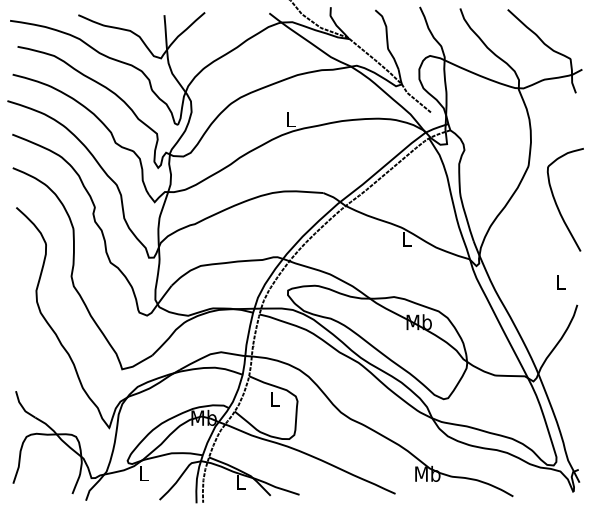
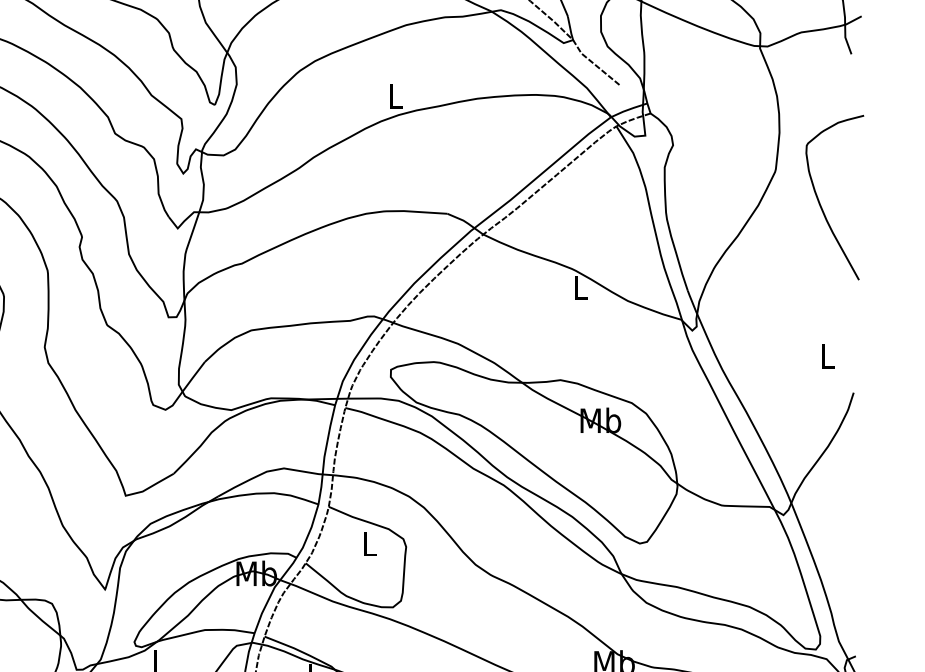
curve: (556, 201) -> (820, 200), moved

